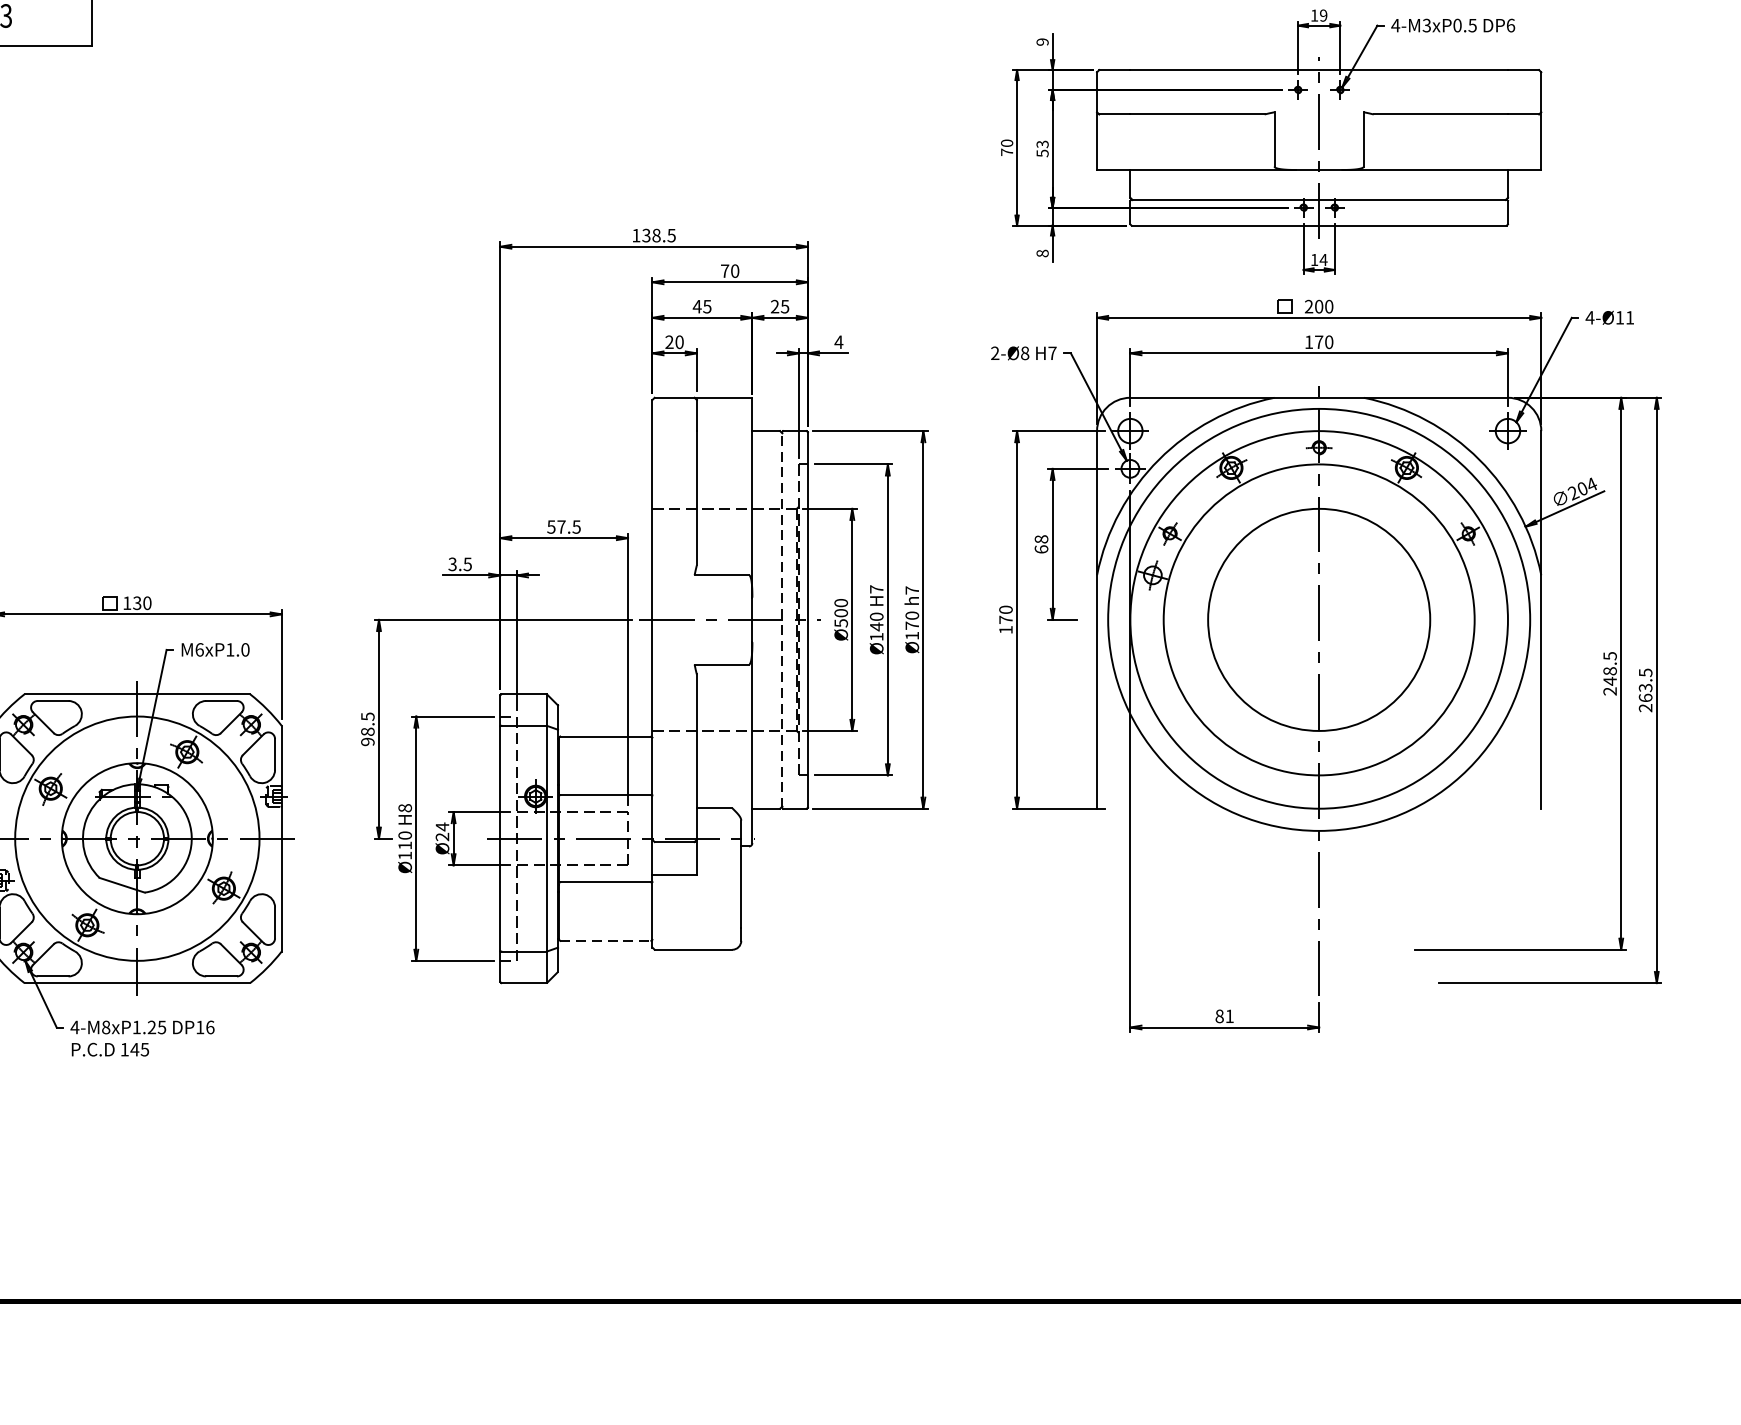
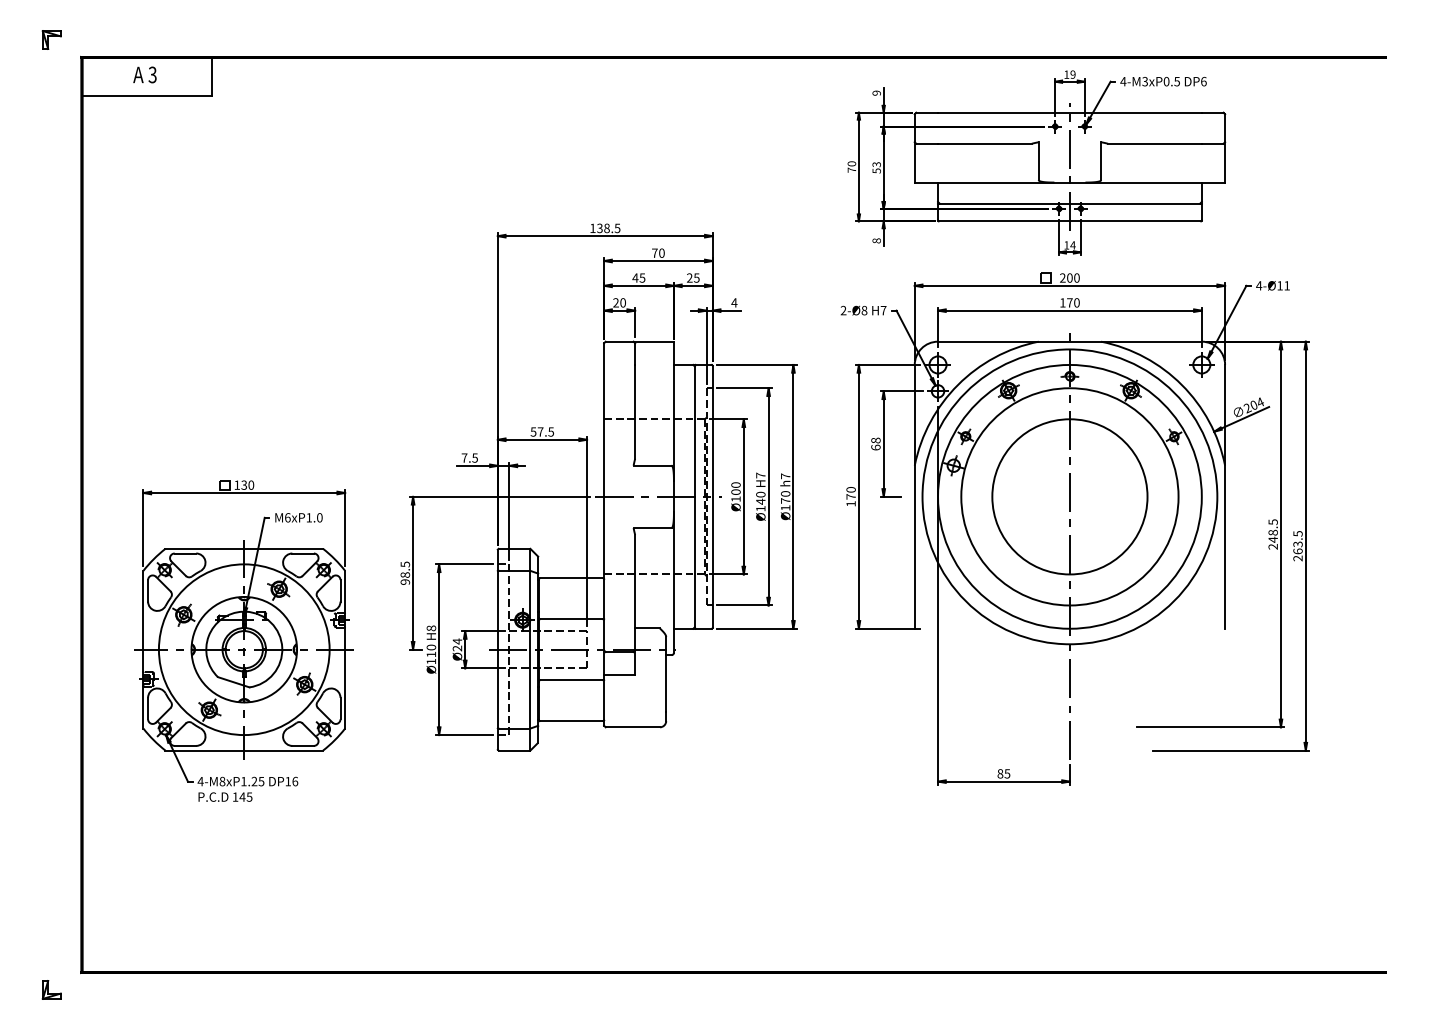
text: (452, 563) -> (464, 457), 3.5 -> 7.5
line: (781, 619) -> (694, 496), dashed -> solid
text: (840, 623) -> (735, 499), Ø500 -> Ø100
line: (605, 941) -> (571, 721), dashed -> solid
text: (1229, 1015) -> (1007, 773), 81 -> 85

